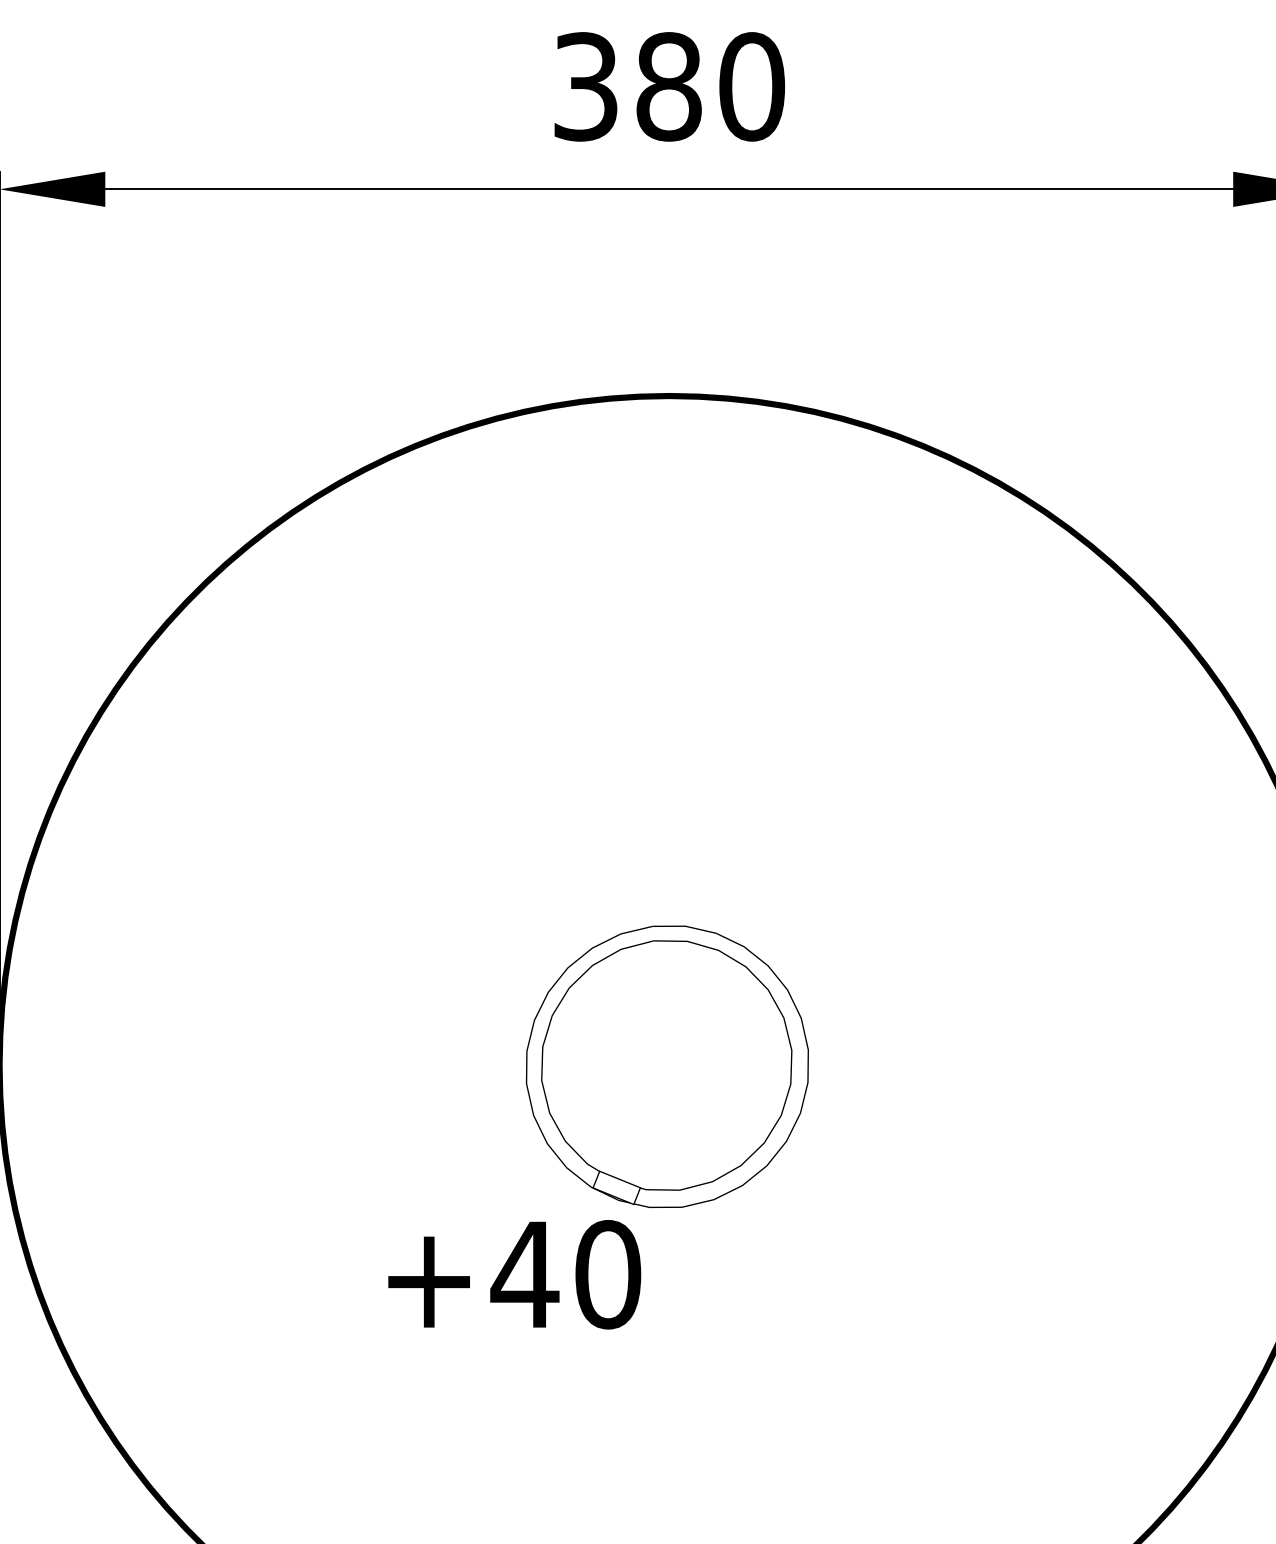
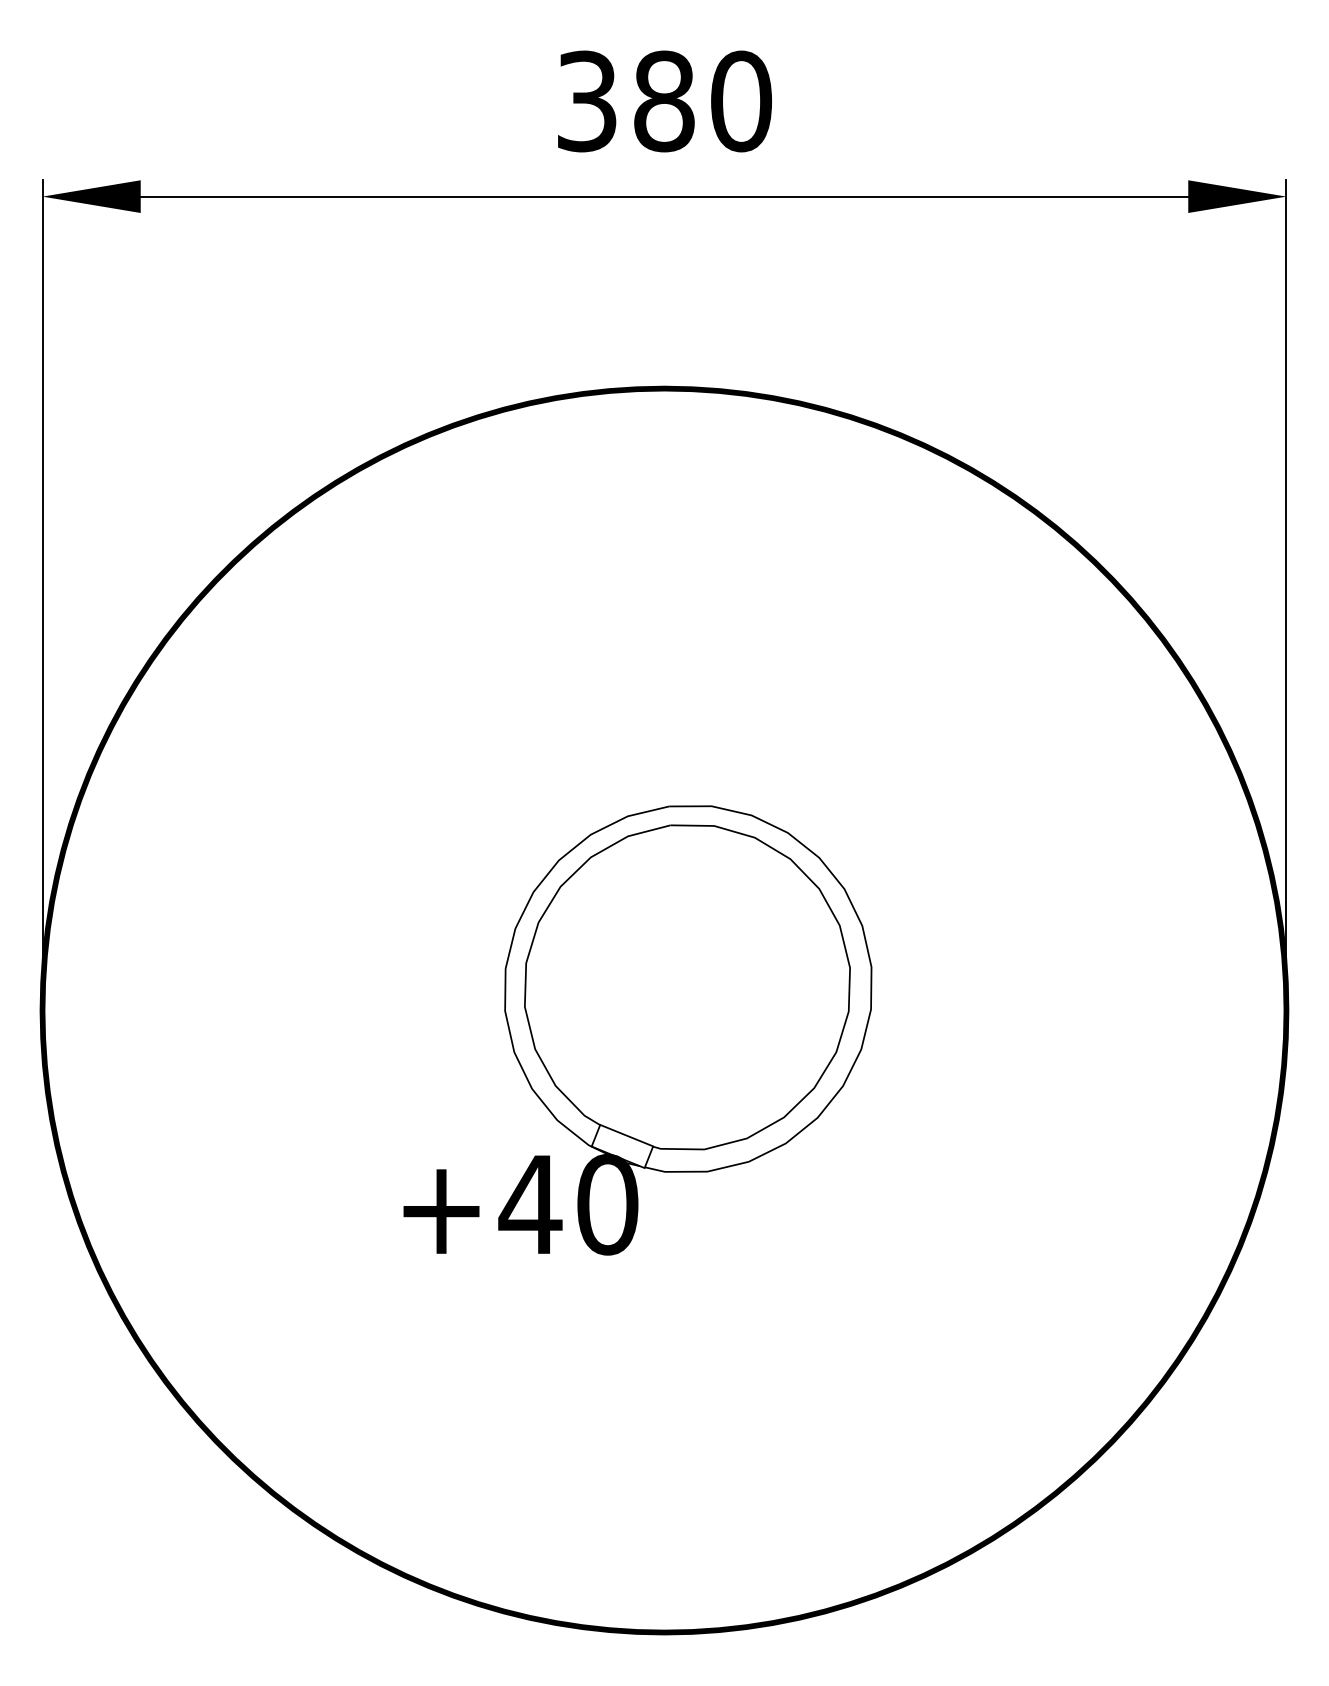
part: (598, 1126) -> (598, 1067), size x1.4

